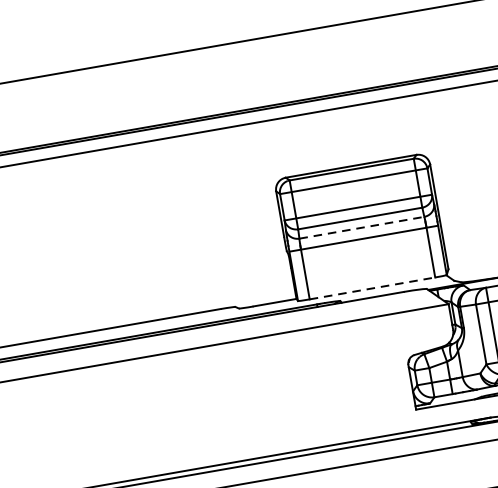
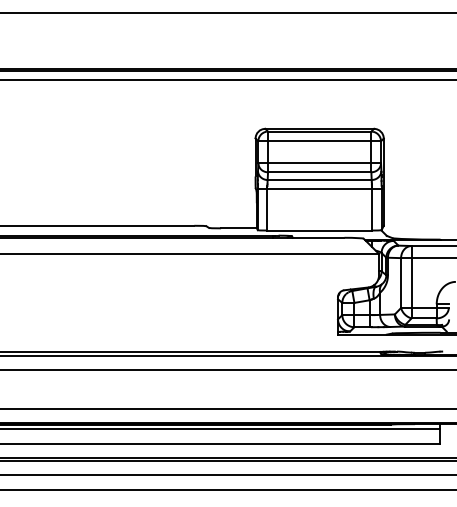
line: (361, 228) -> (319, 180), dashed -> solid
line: (373, 288) -> (320, 230), dashed -> solid

